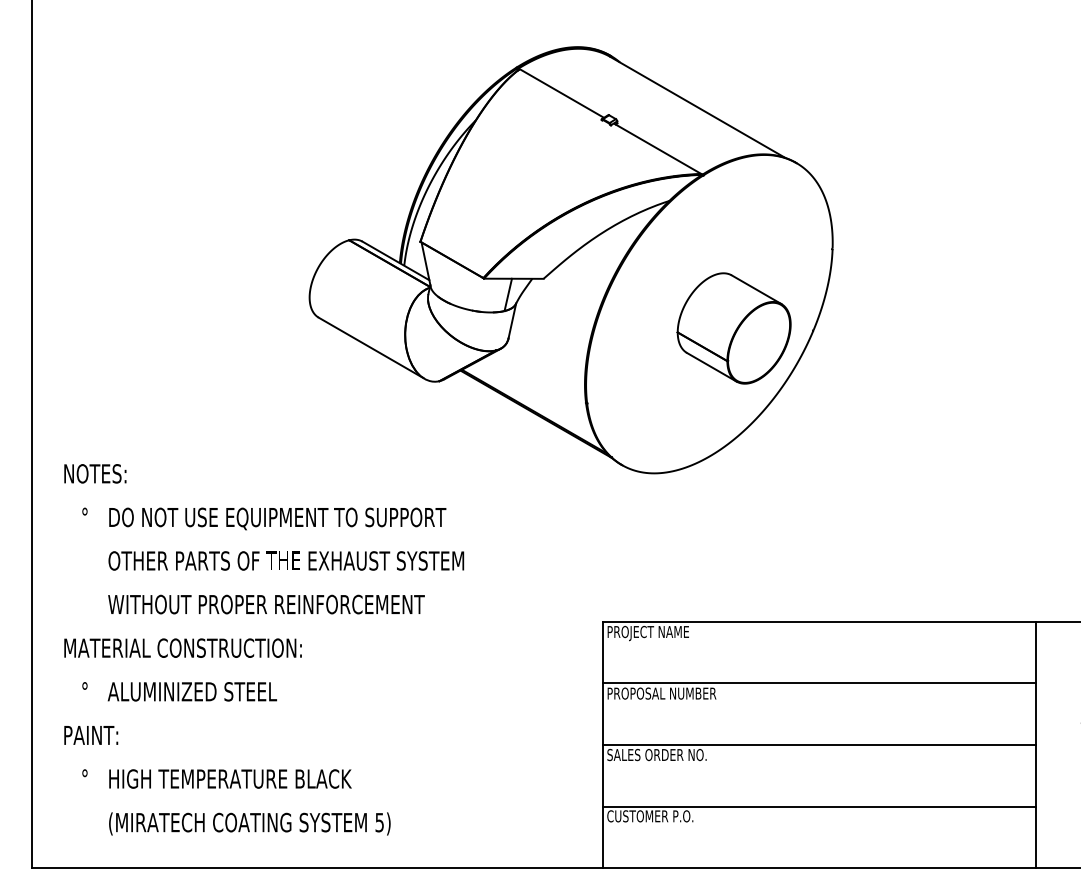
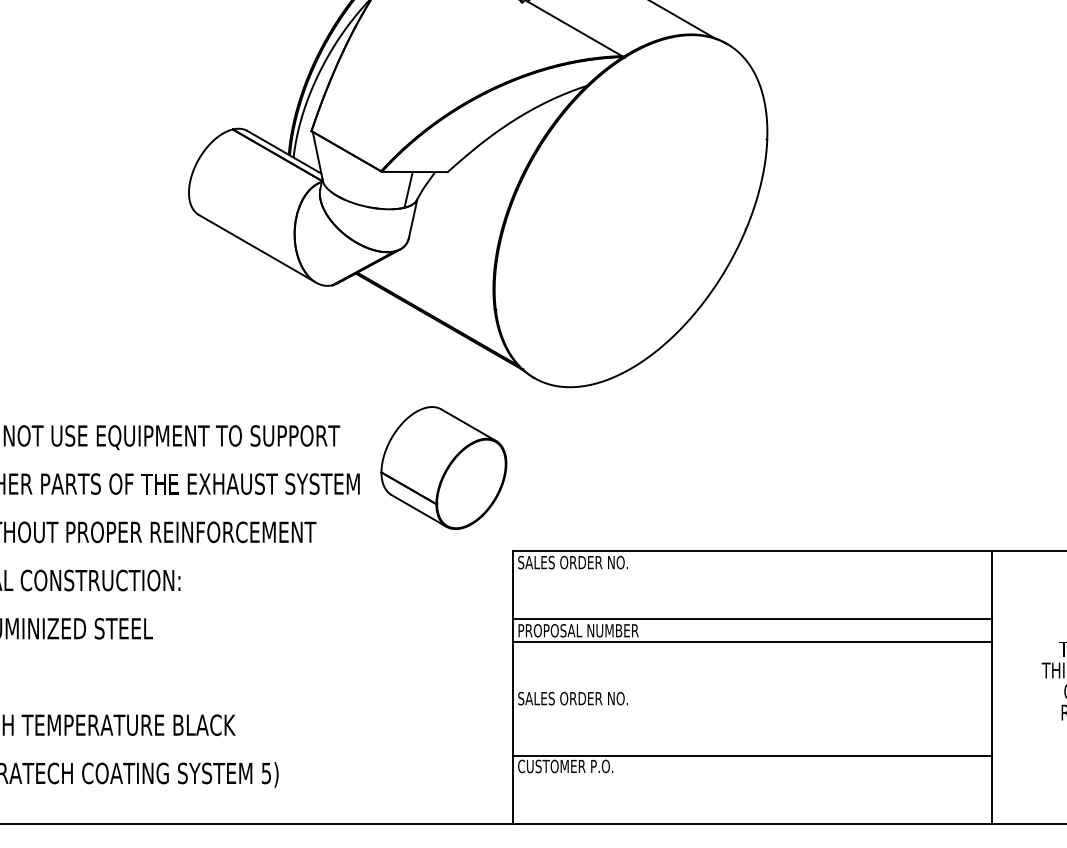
part: (733, 328) -> (443, 468), moved
text: (656, 633) -> (572, 564), PROJECT NAME -> SALES ORDER NO.
line: (819, 744) -> (752, 641), moved

